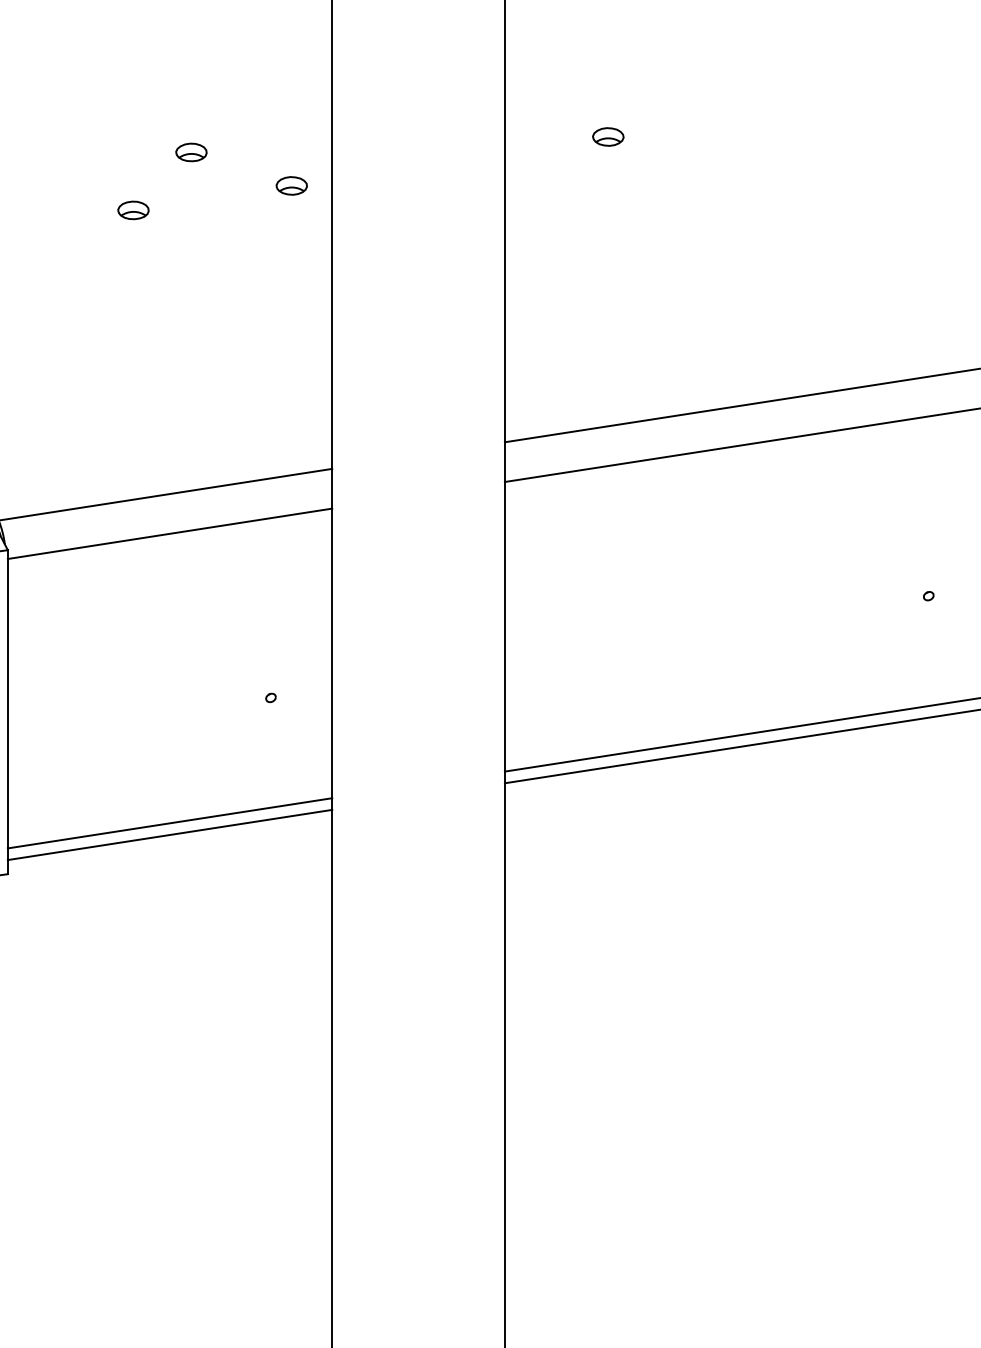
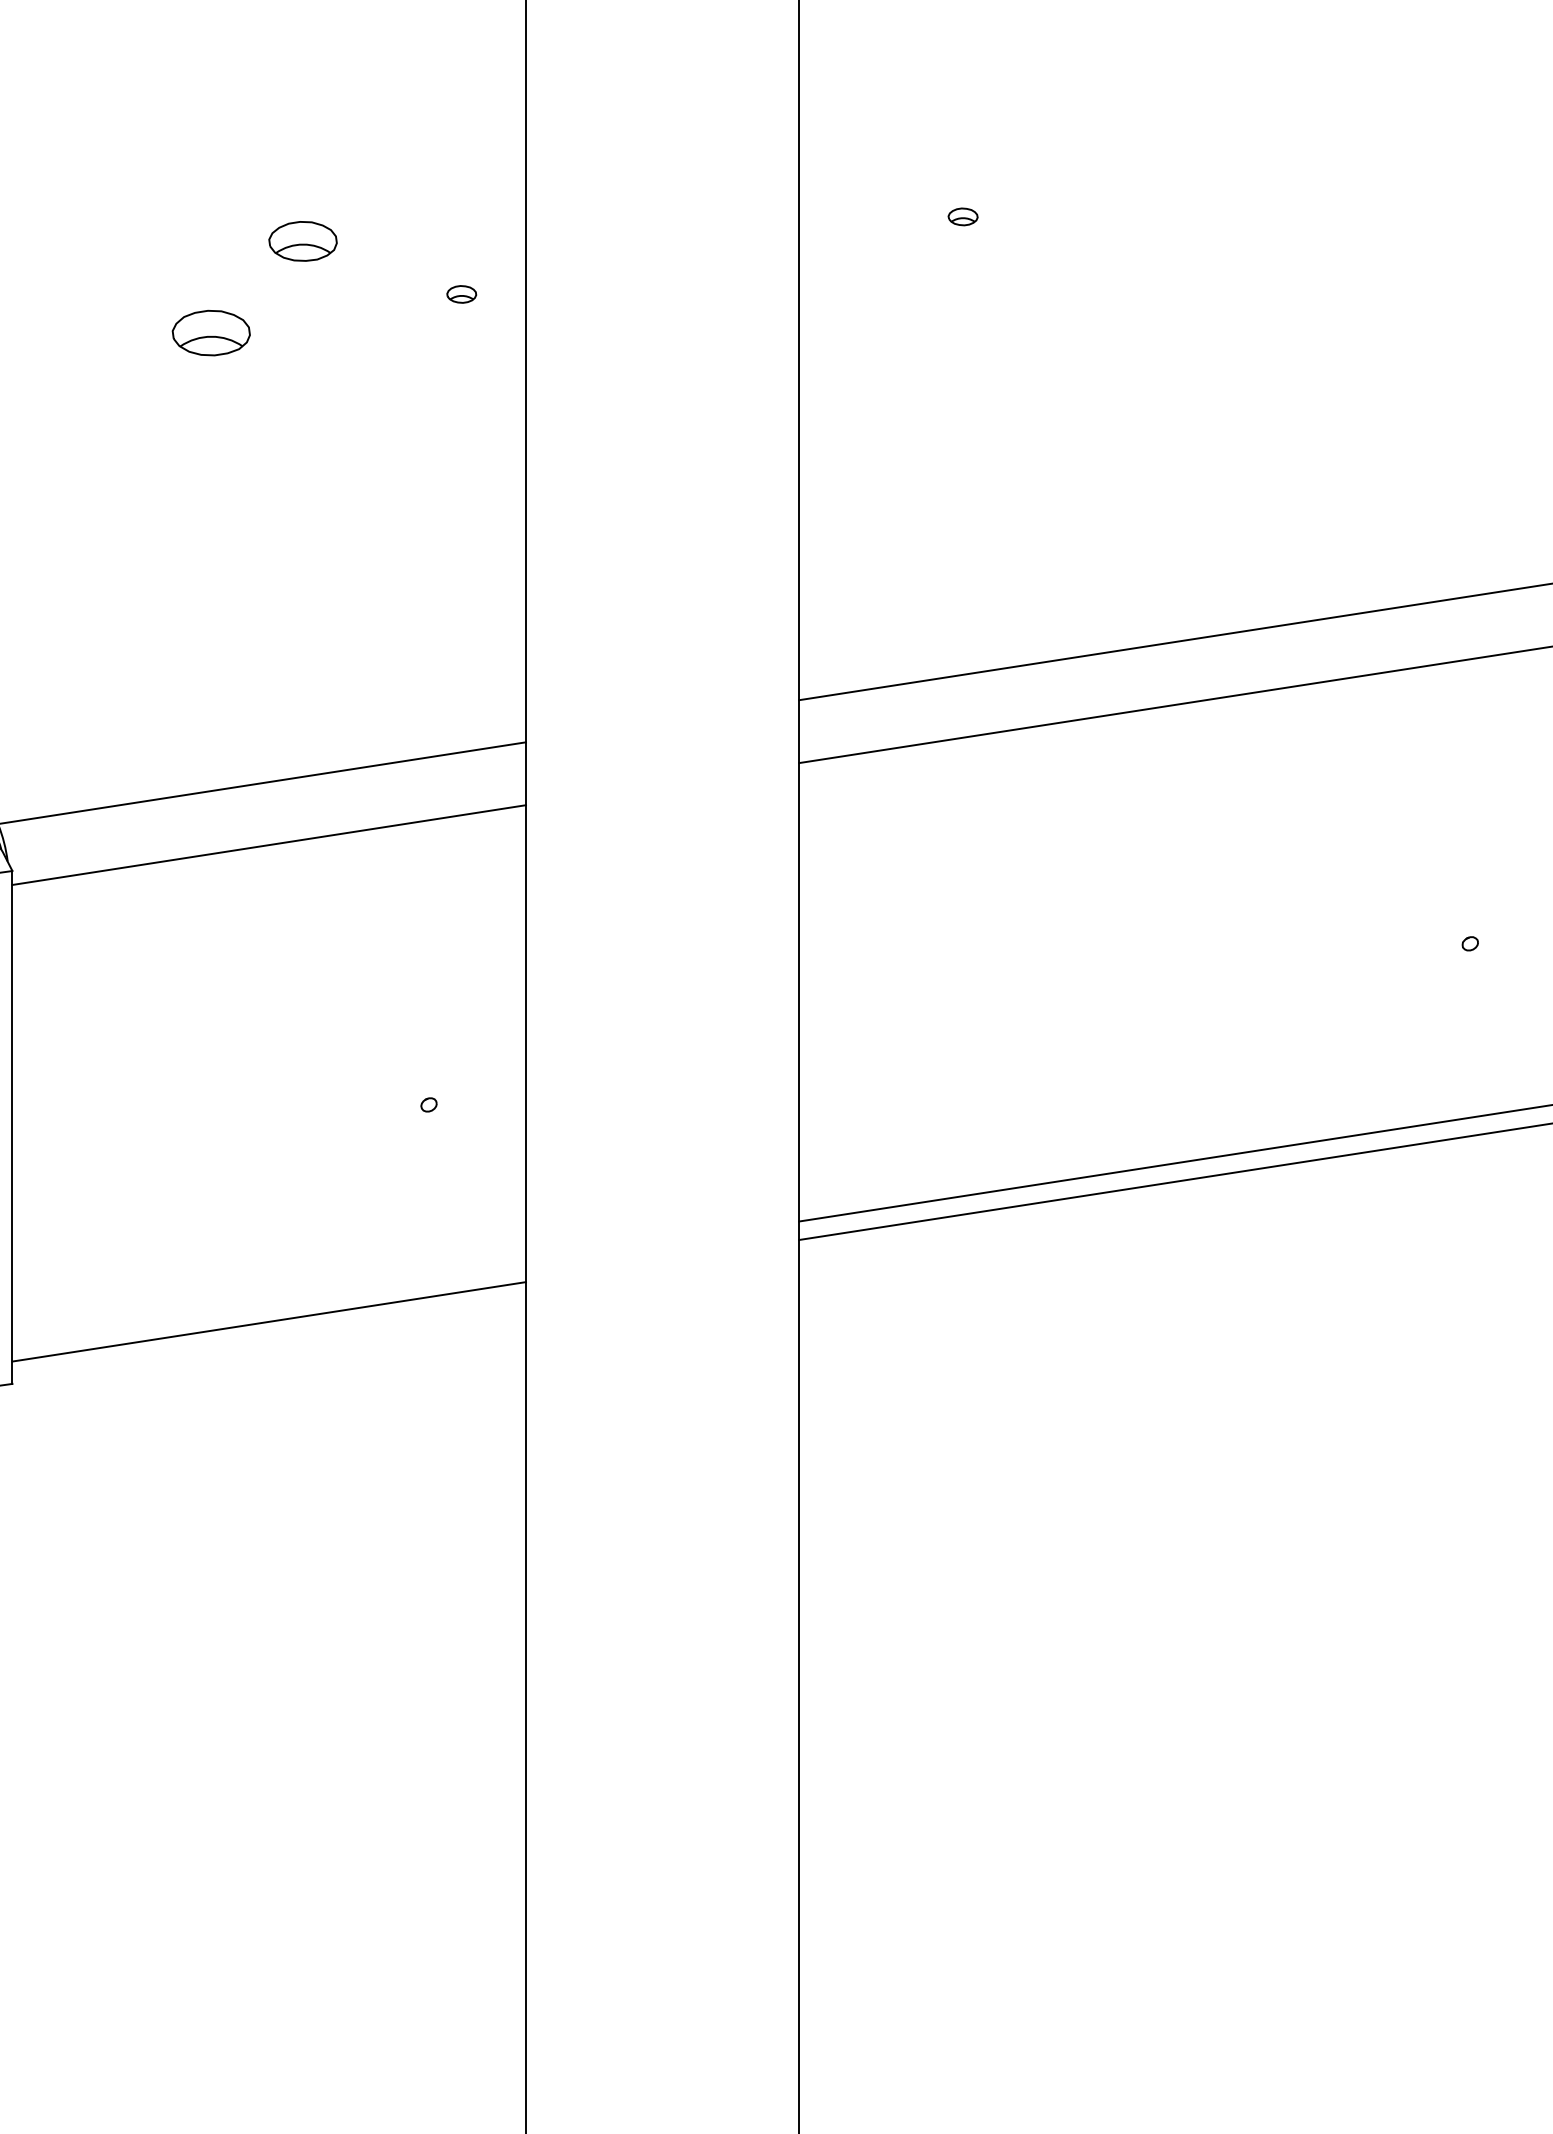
part: (608, 136) -> (963, 216), size x0.6
part: (191, 152) -> (303, 241), size x1.4
part: (291, 185) -> (461, 293), size x0.6
part: (133, 210) -> (211, 333), size x1.6
line: (169, 823) -> (268, 1303), removed

